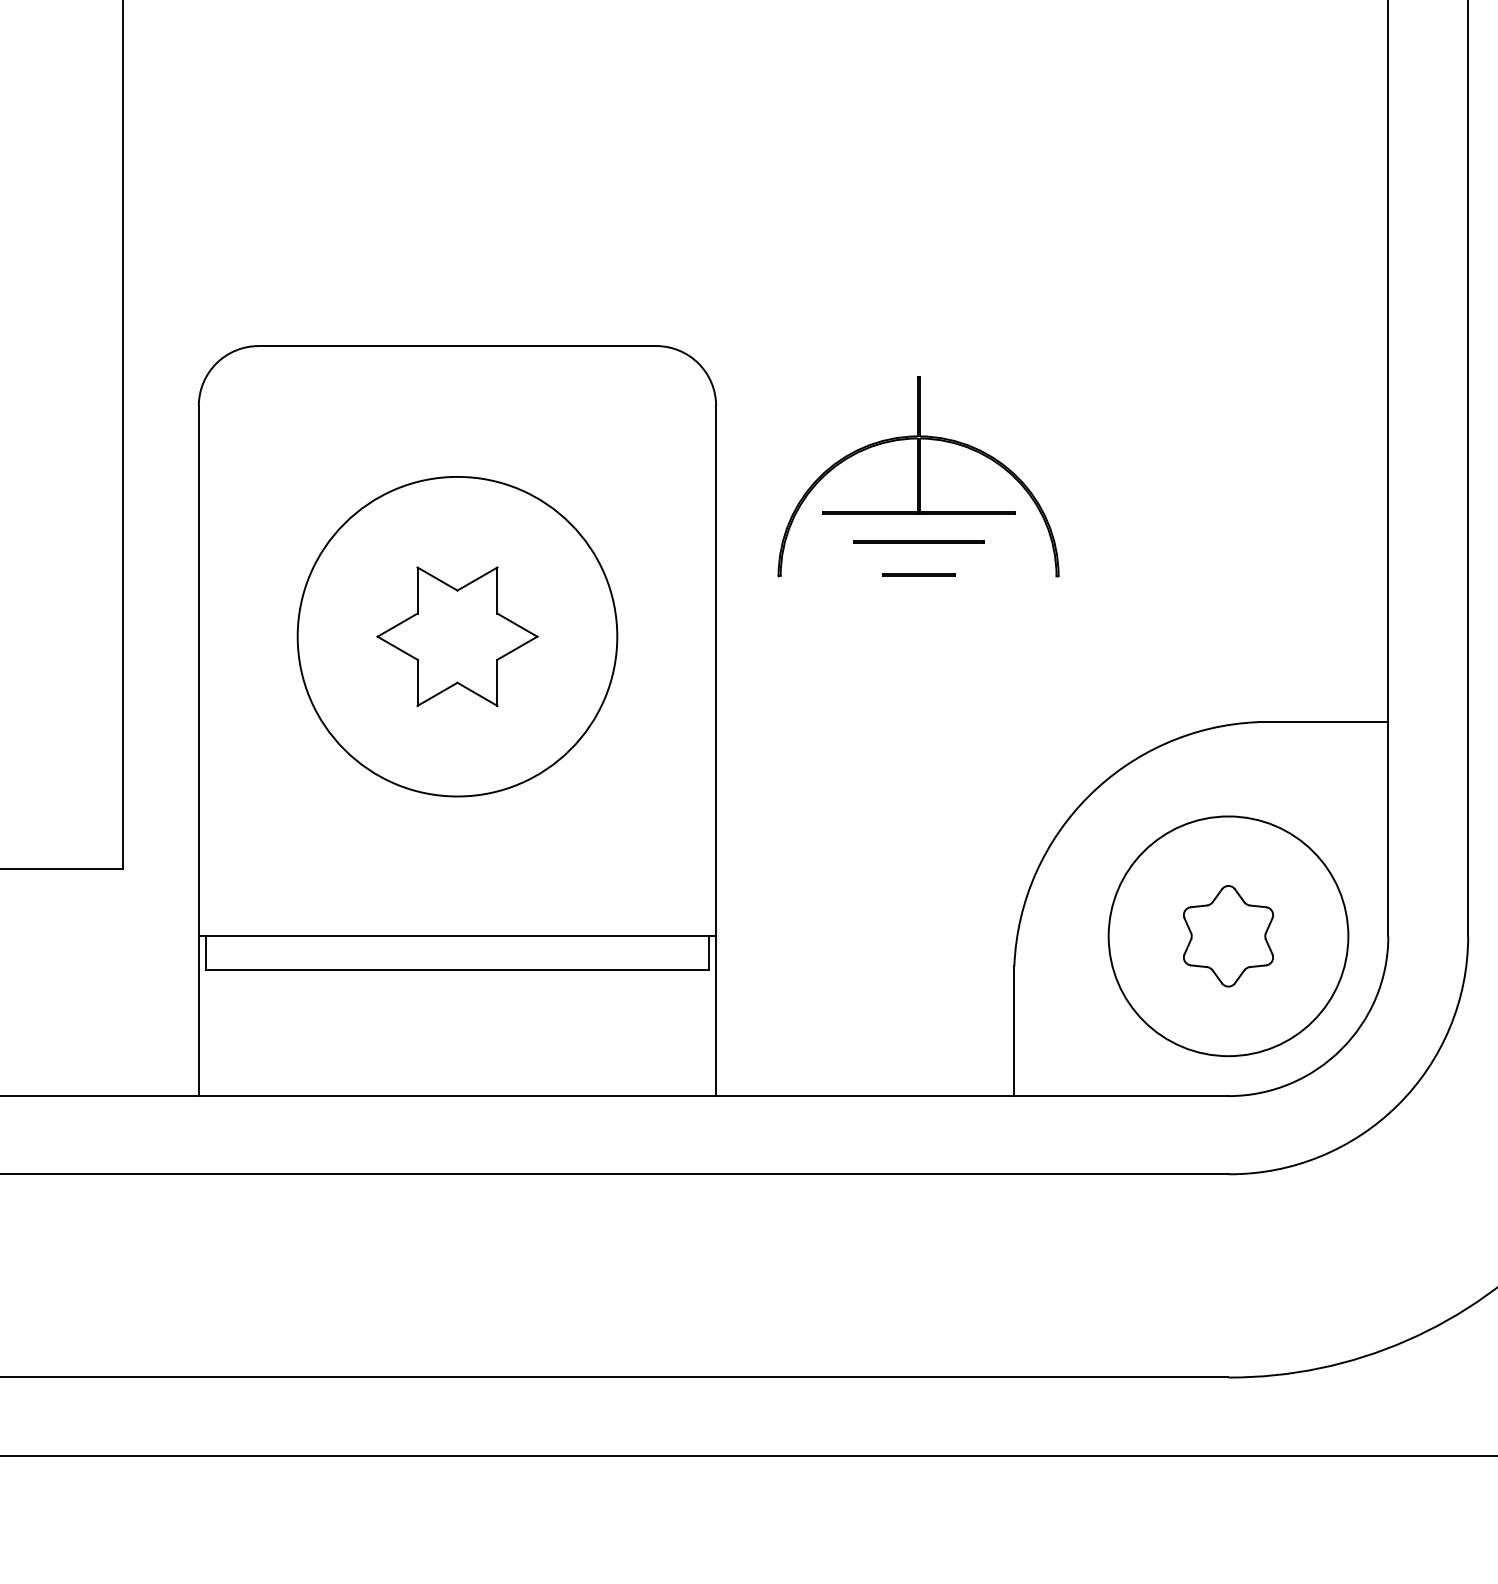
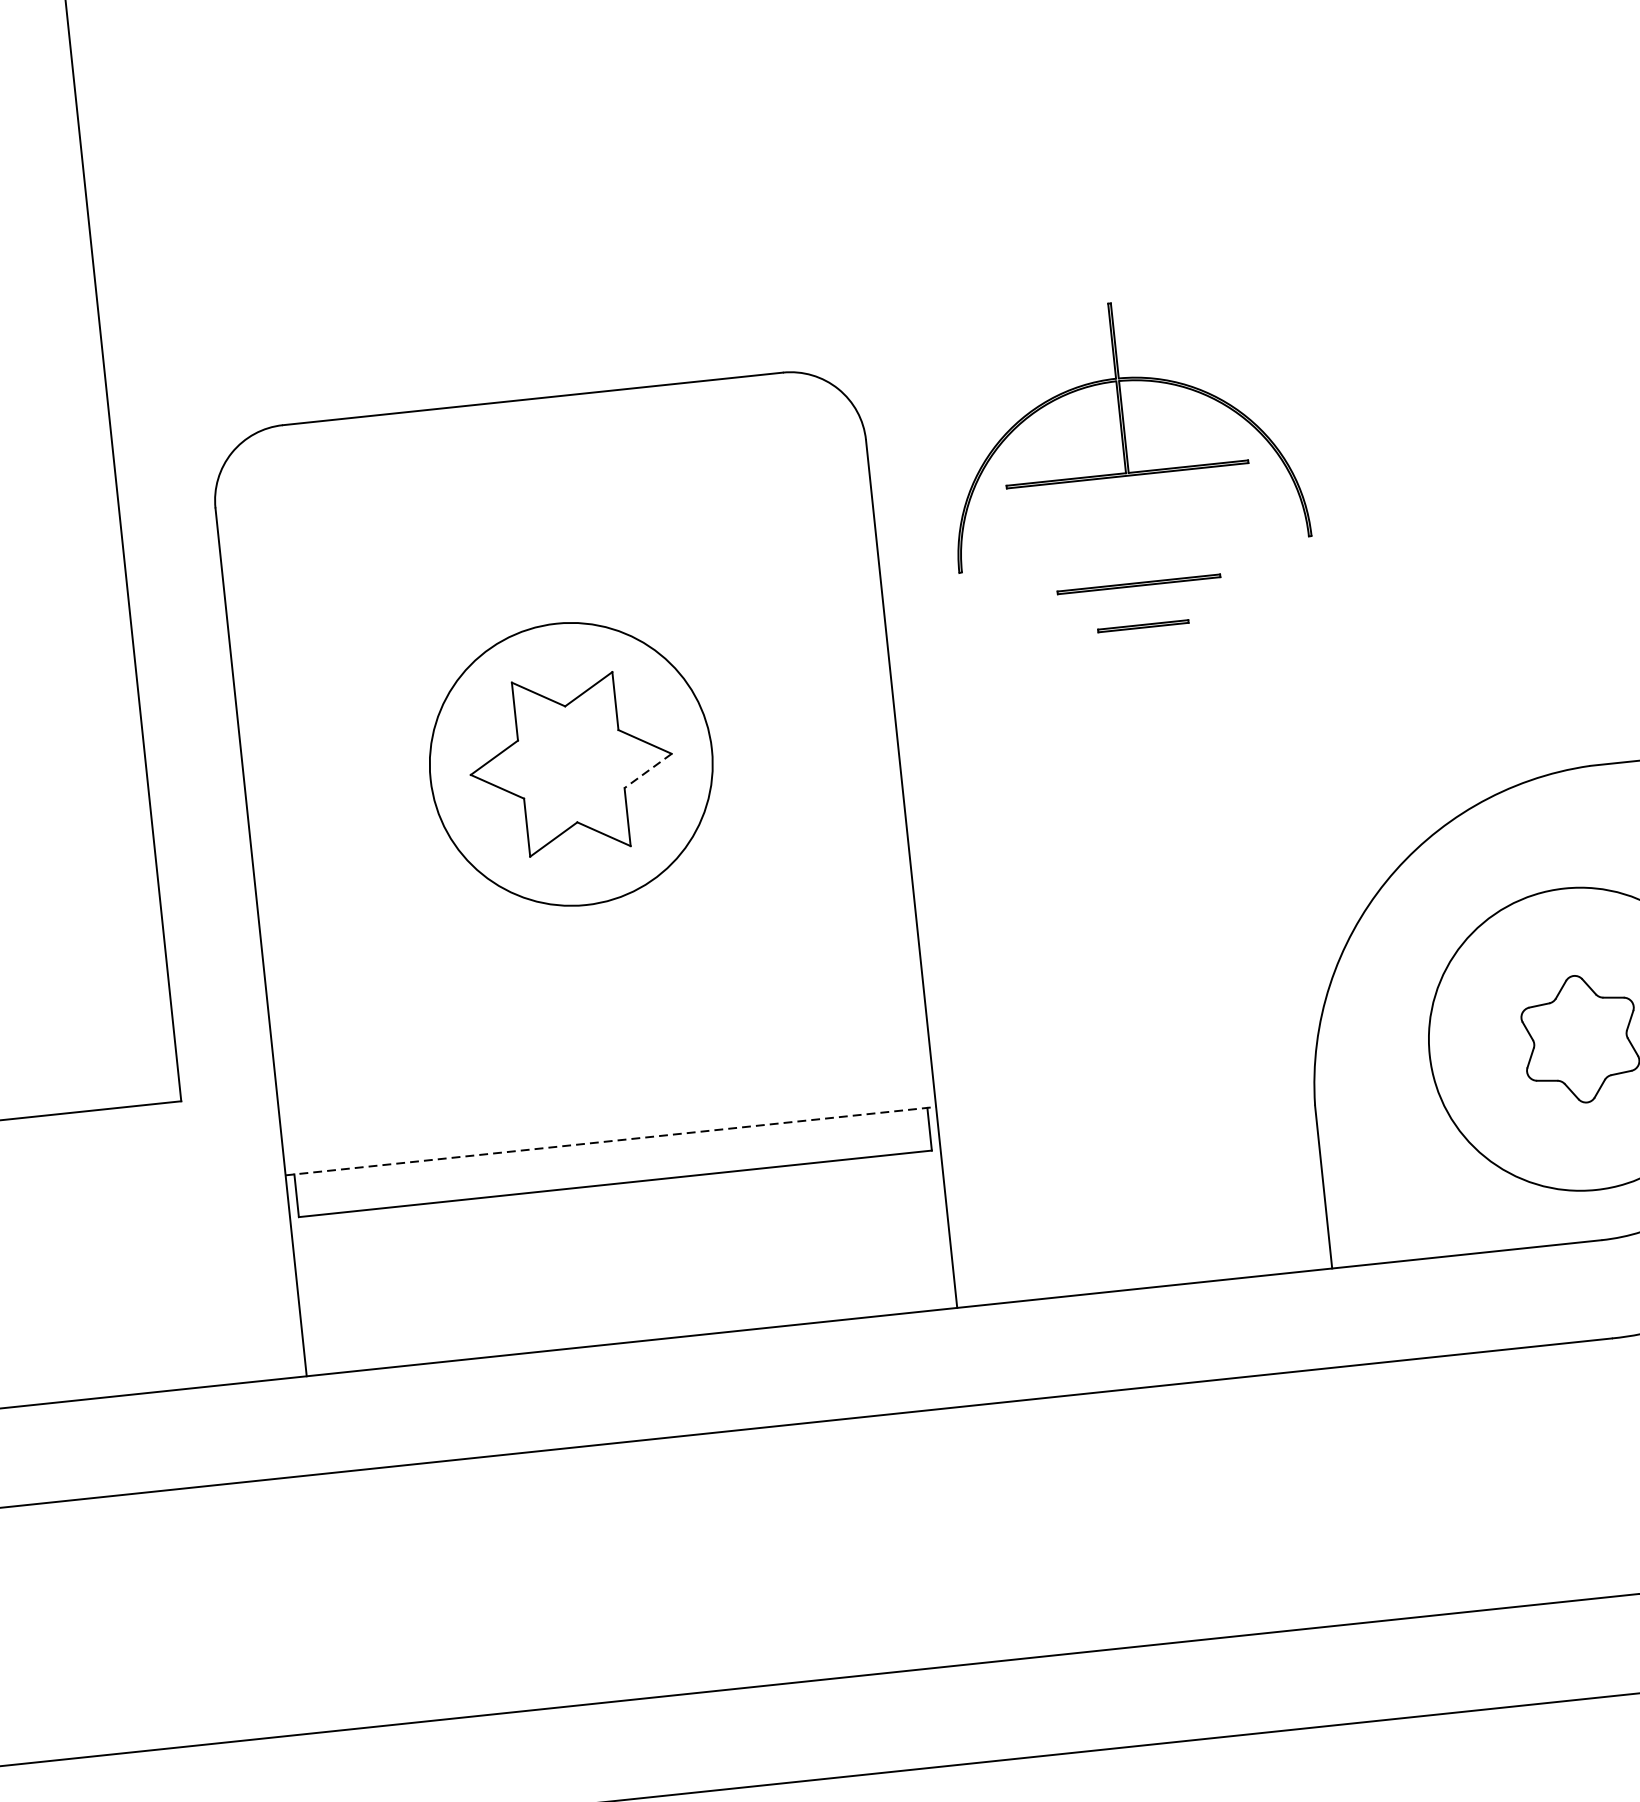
part: (918, 476) -> (1122, 429), moved
circle: (457, 636) -> (571, 764), size x0.7
line: (517, 648) -> (648, 771), solid -> dashed
line: (457, 936) -> (610, 1141), solid -> dashed

